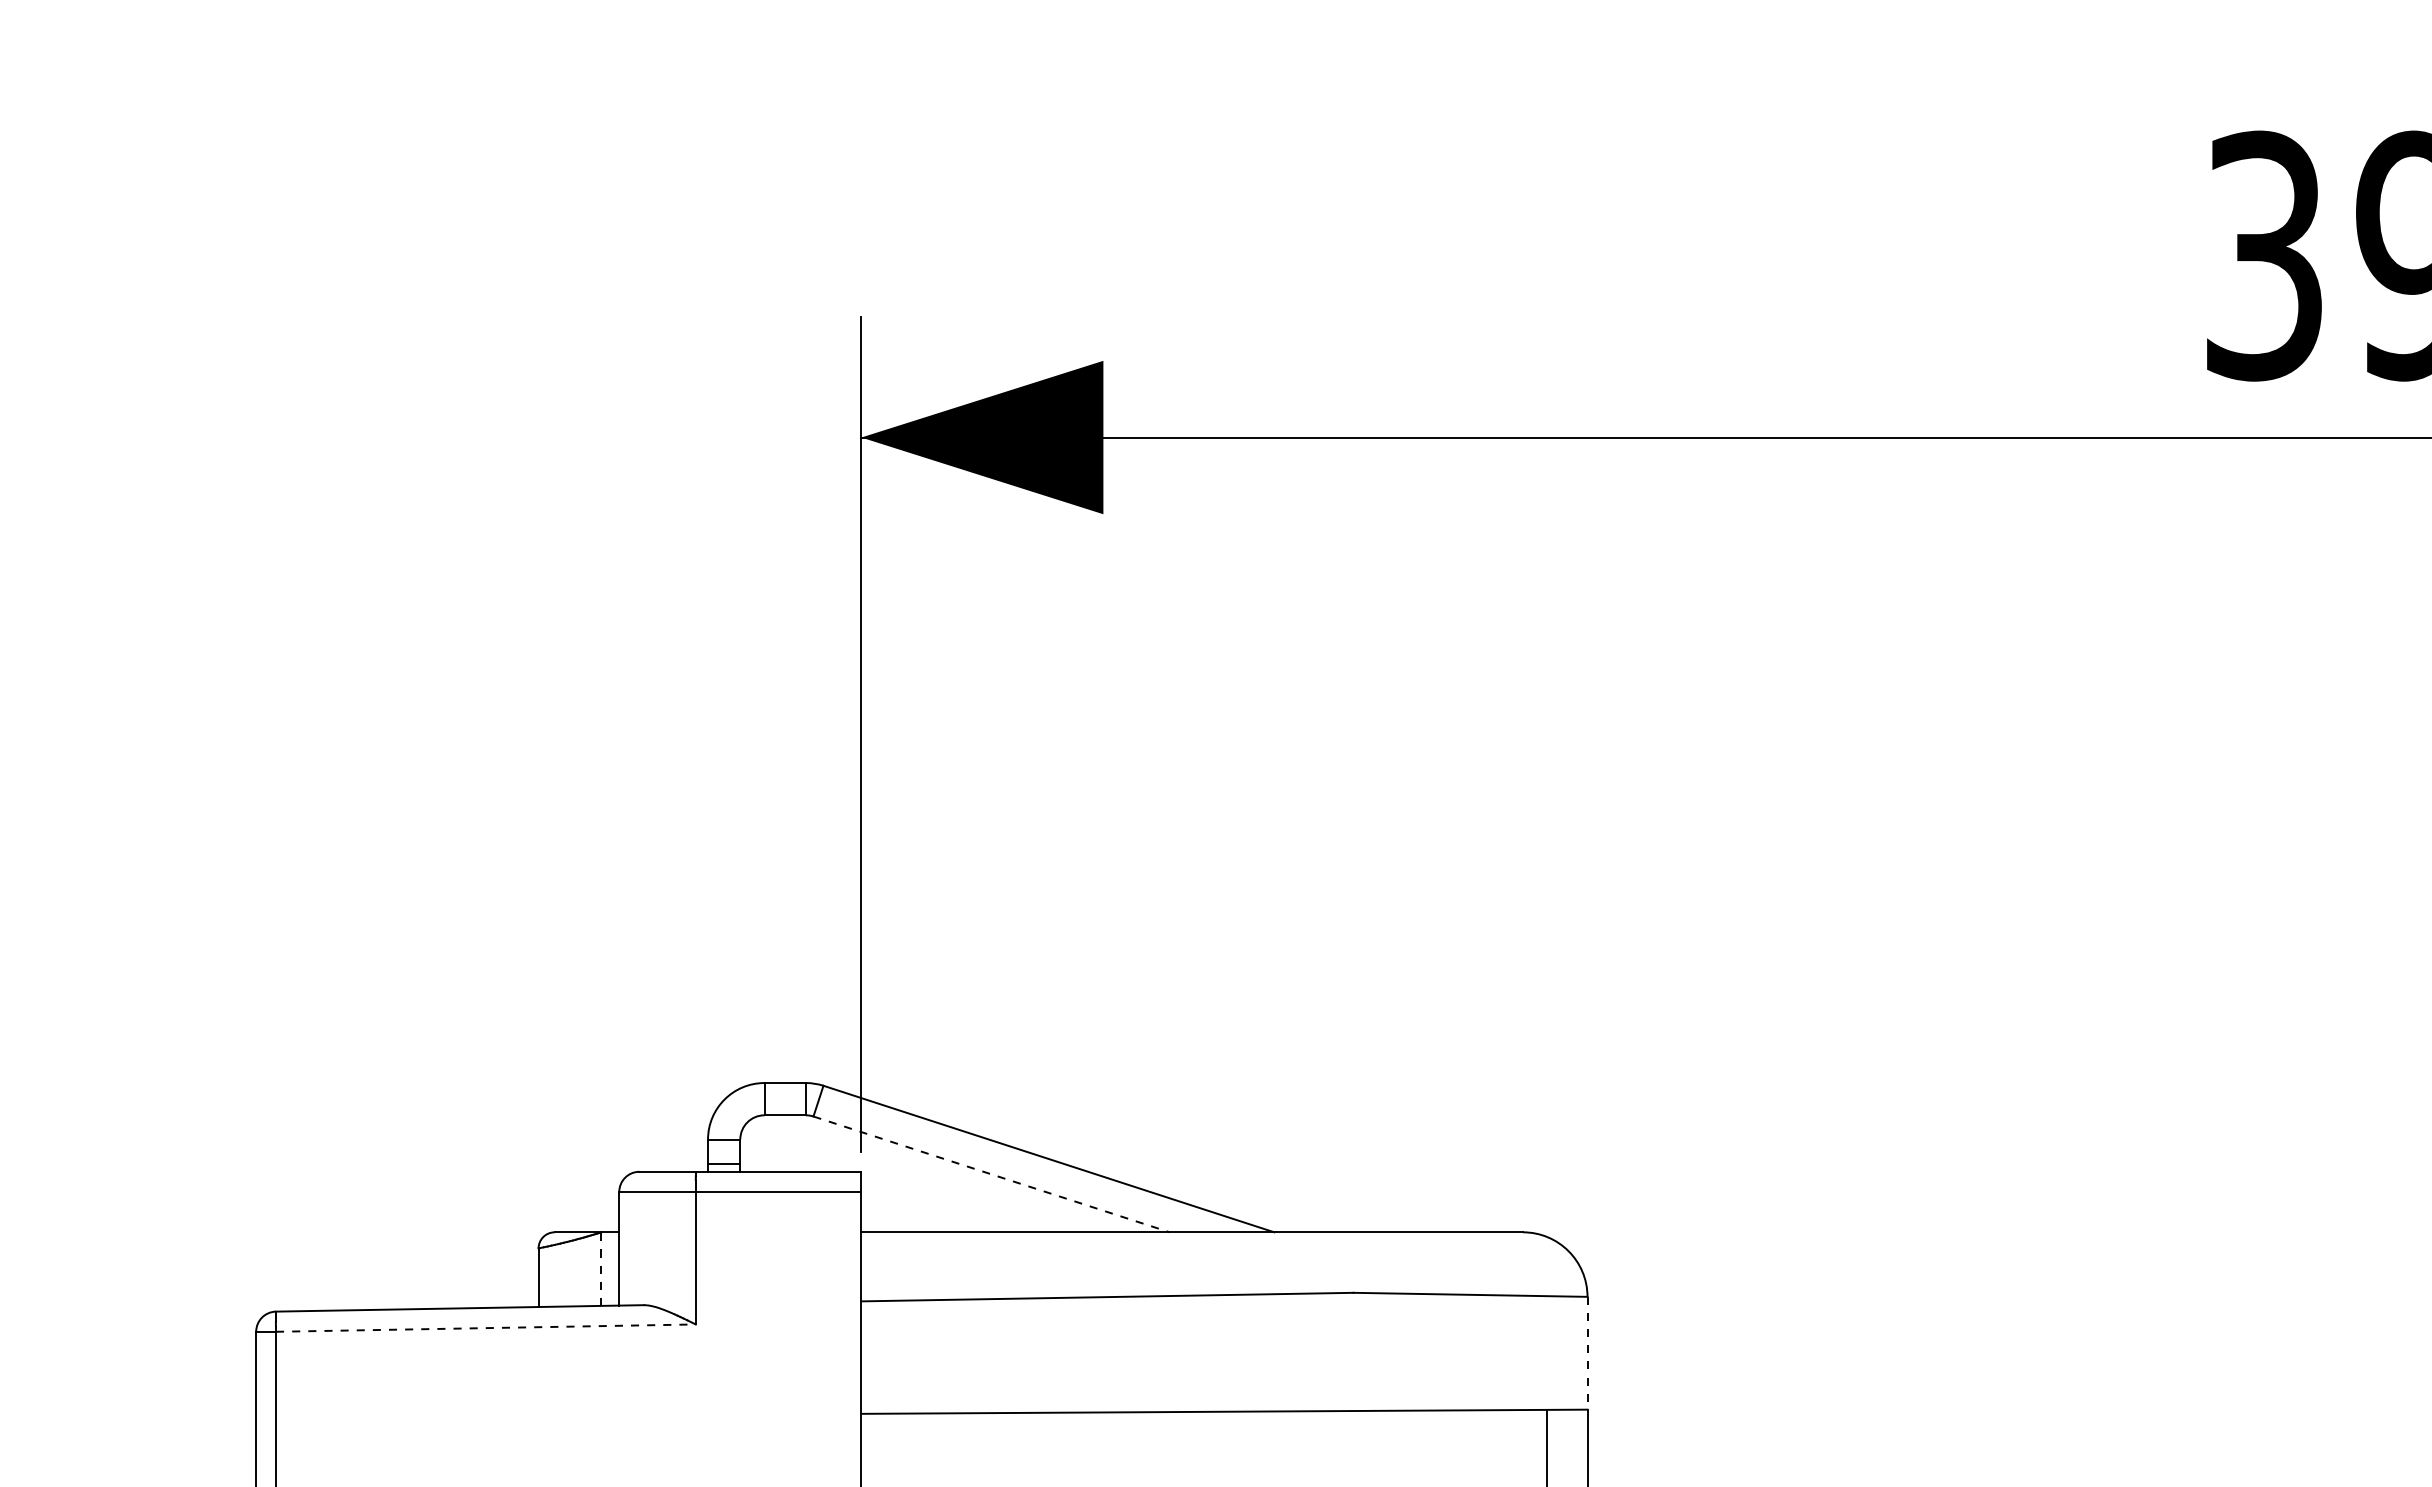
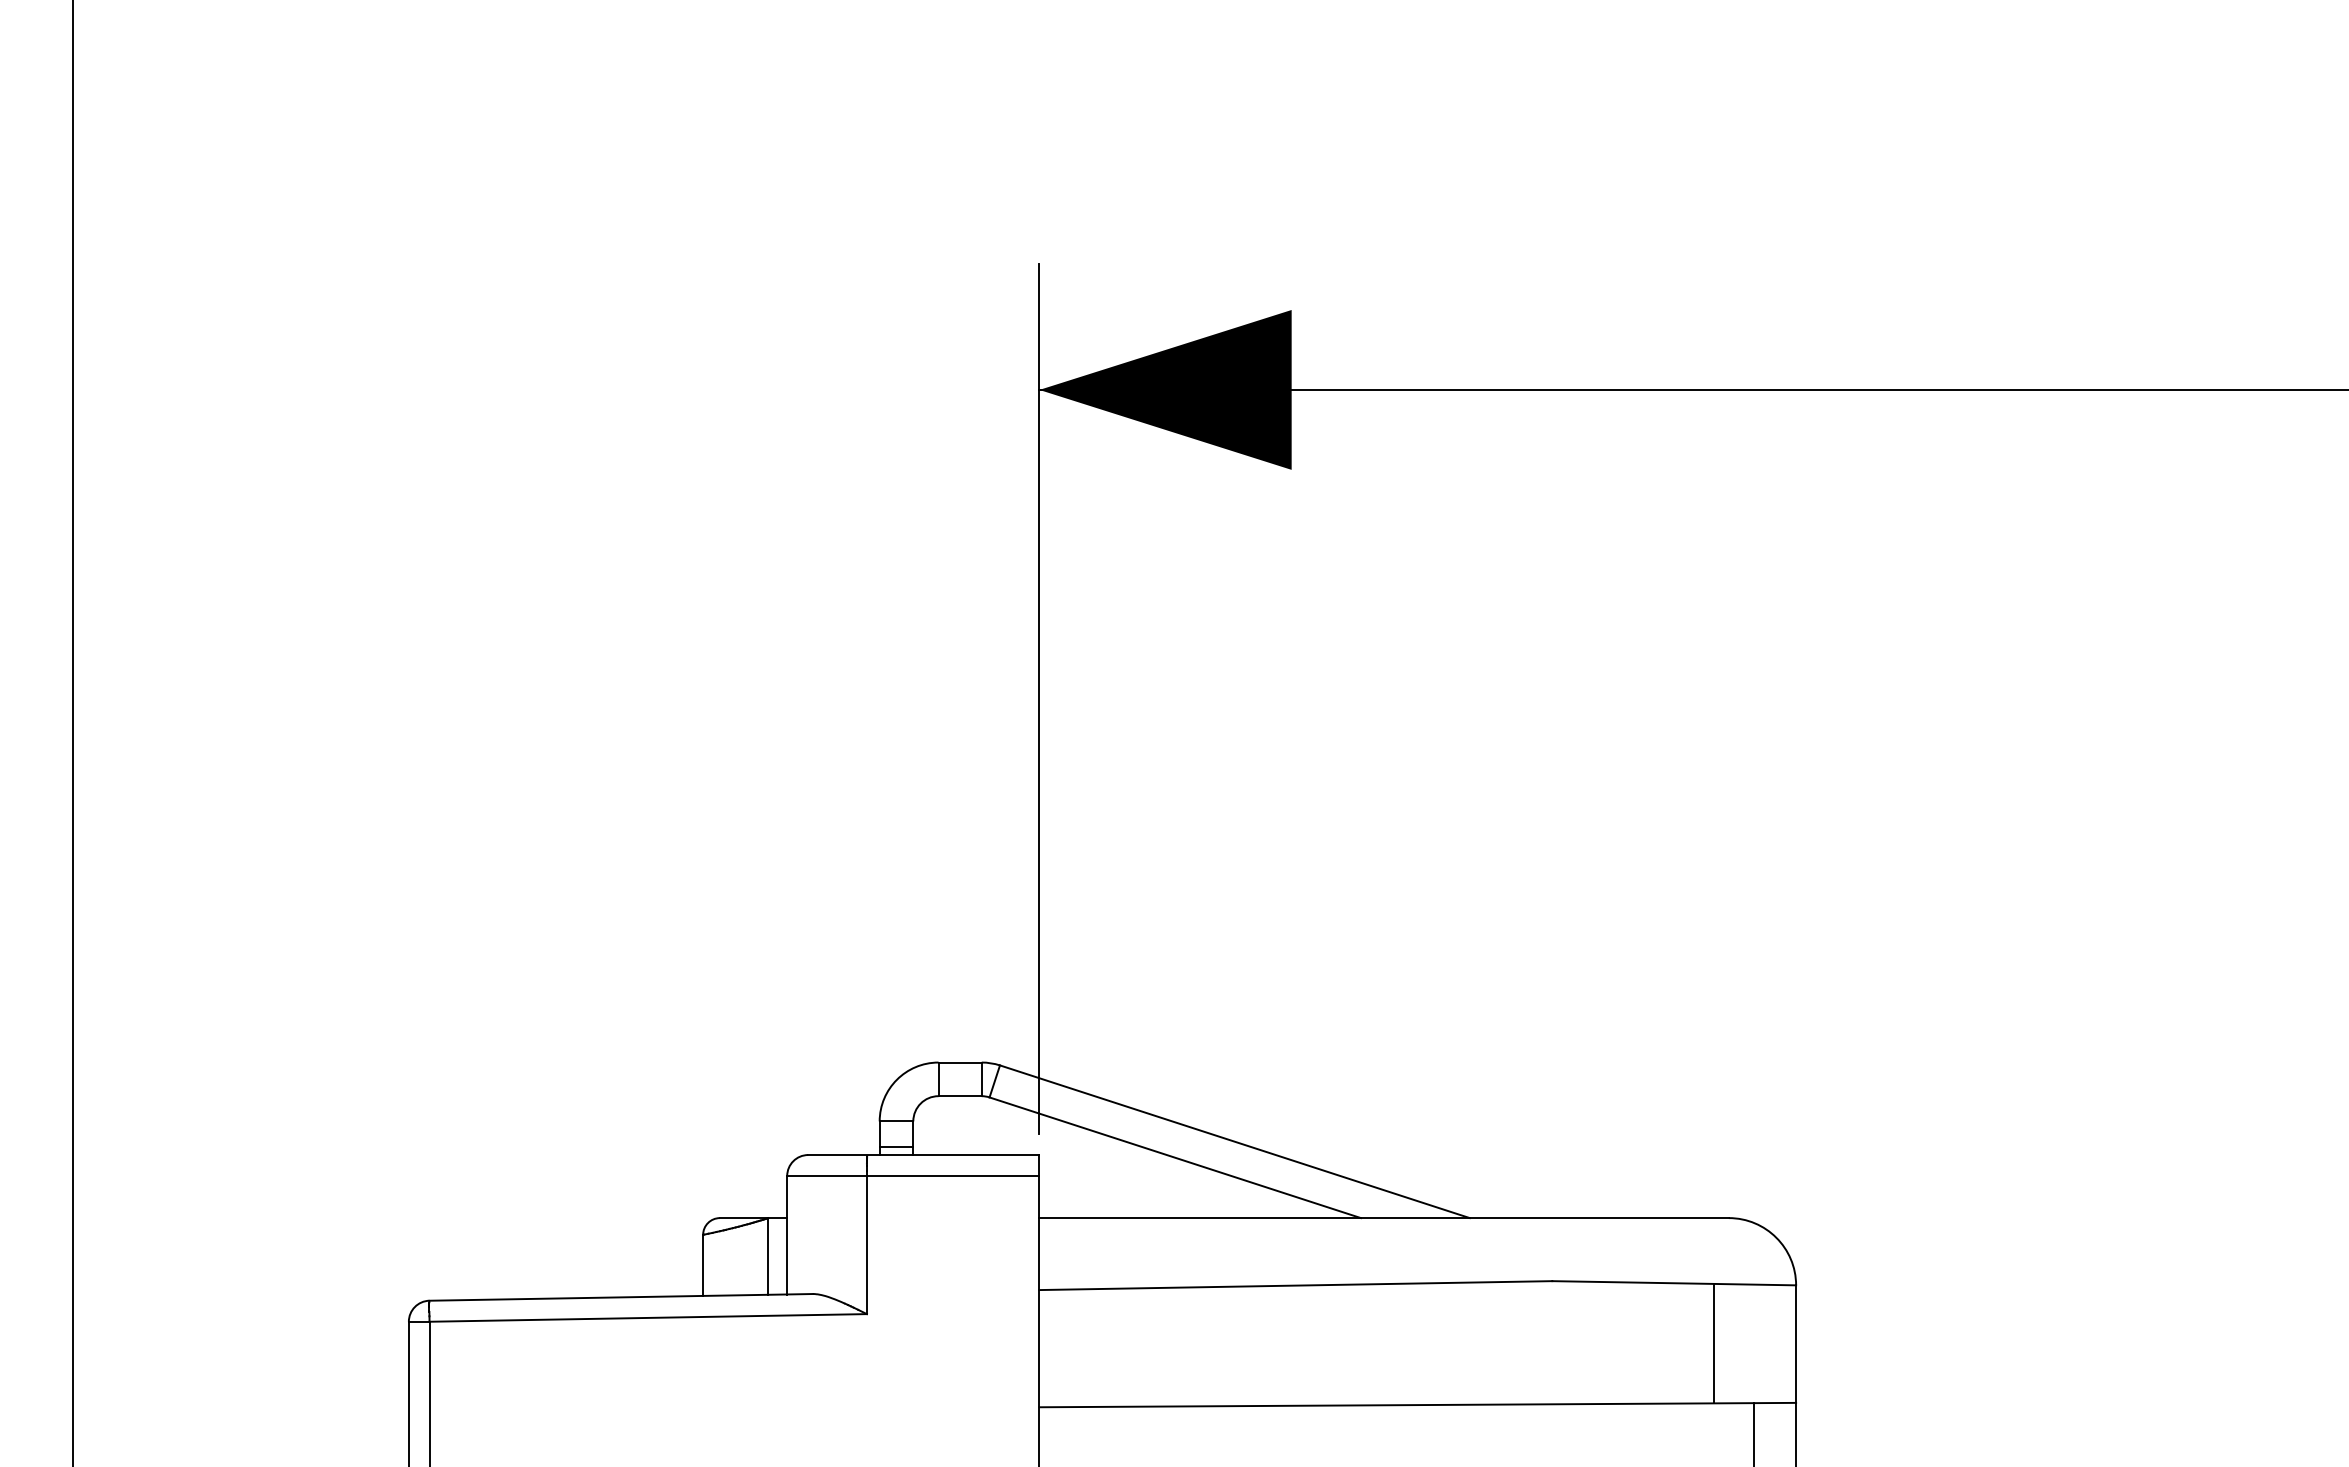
line: (992, 1174) -> (1176, 1157), dashed -> solid
line: (601, 1269) -> (768, 1256), dashed -> solid
line: (485, 1328) -> (647, 1318), dashed -> solid
line: (1508, 1352) -> (1713, 1343), added
line: (1587, 1353) -> (1796, 1344), dashed -> solid

